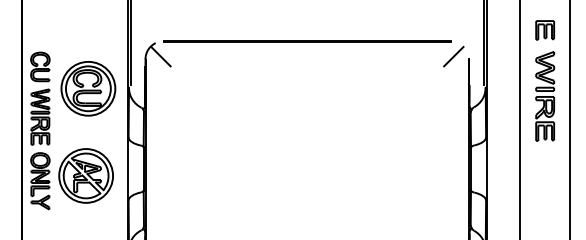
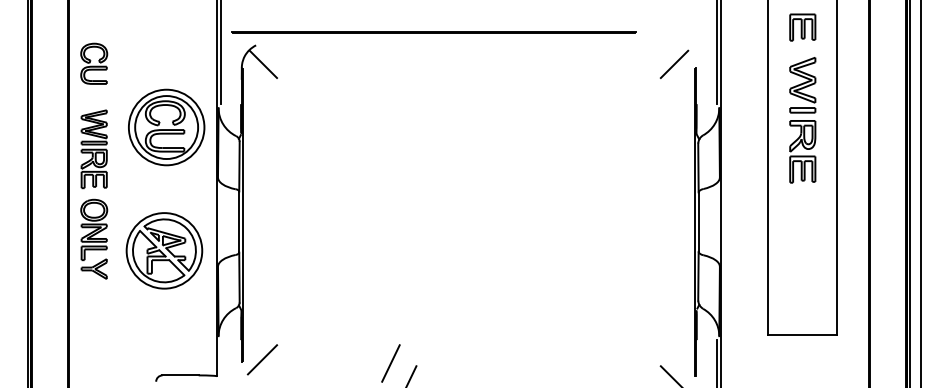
line: (307, 41) -> (433, 32), moved
part: (40, 66) -> (94, 63), moved
part: (88, 88) -> (166, 127), moved
part: (86, 175) -> (164, 250), moved

